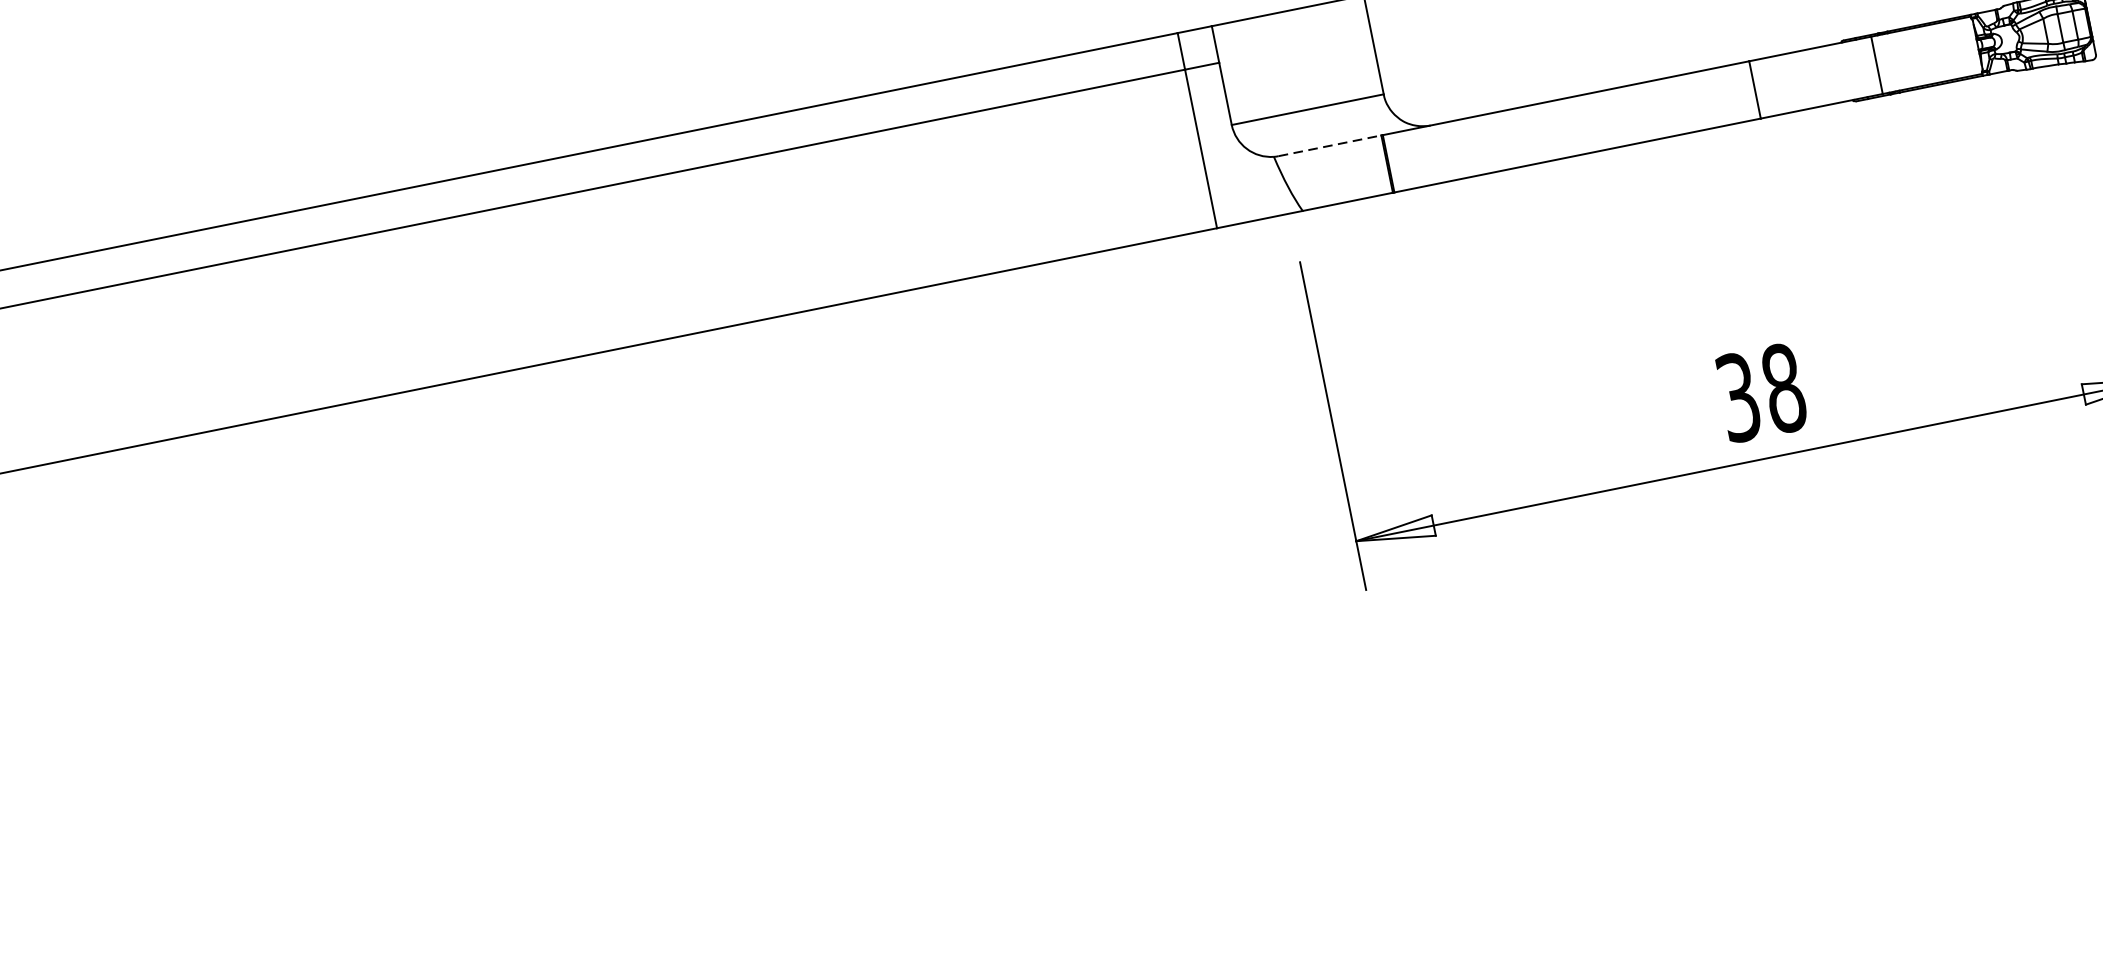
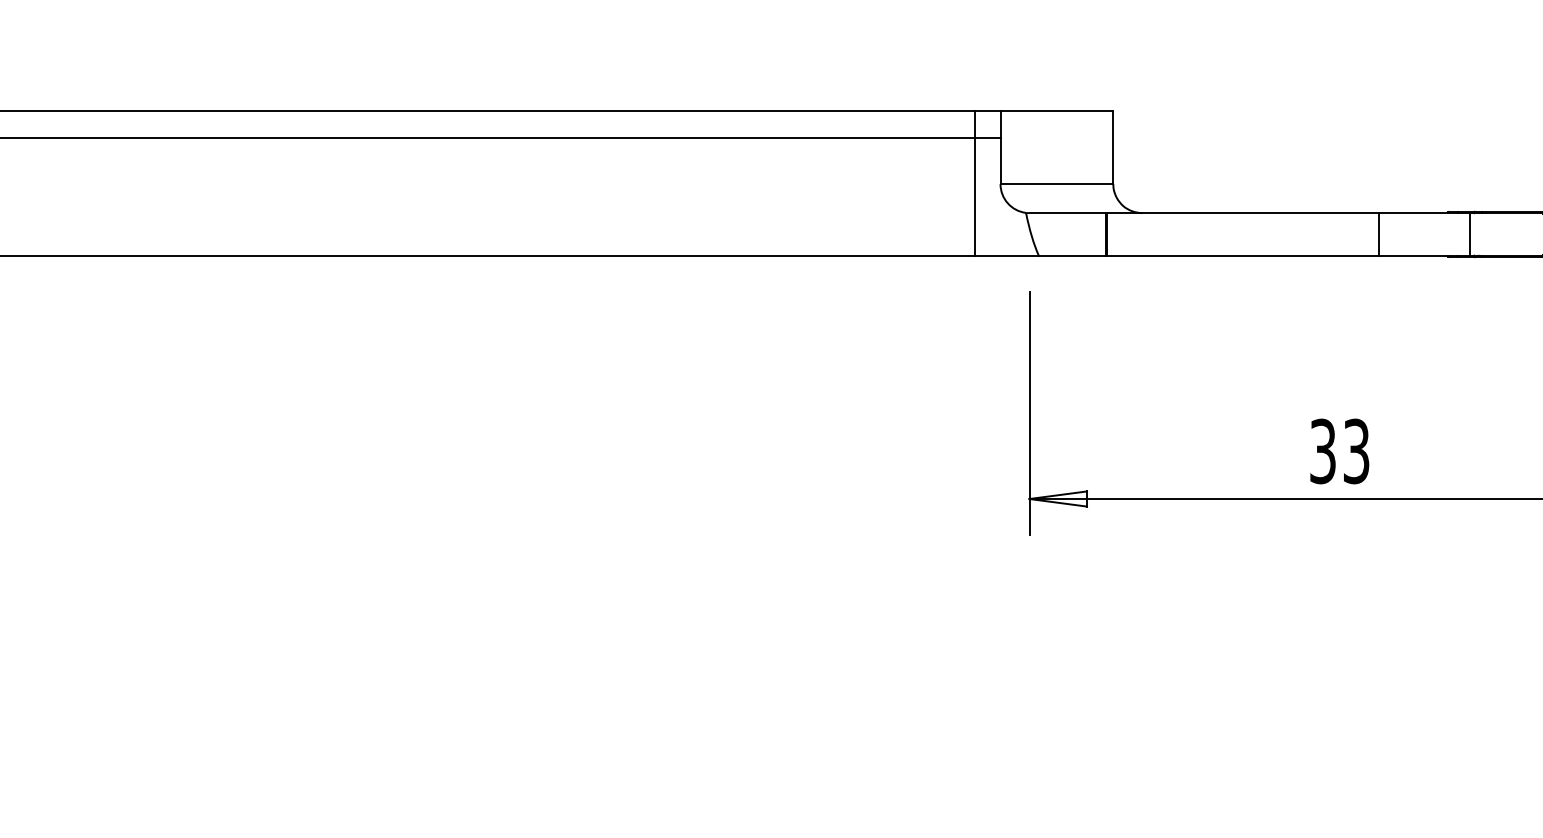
line: (1331, 146) -> (1068, 213), dashed -> solid
text: (1783, 388) -> (1356, 451), 38 -> 33

